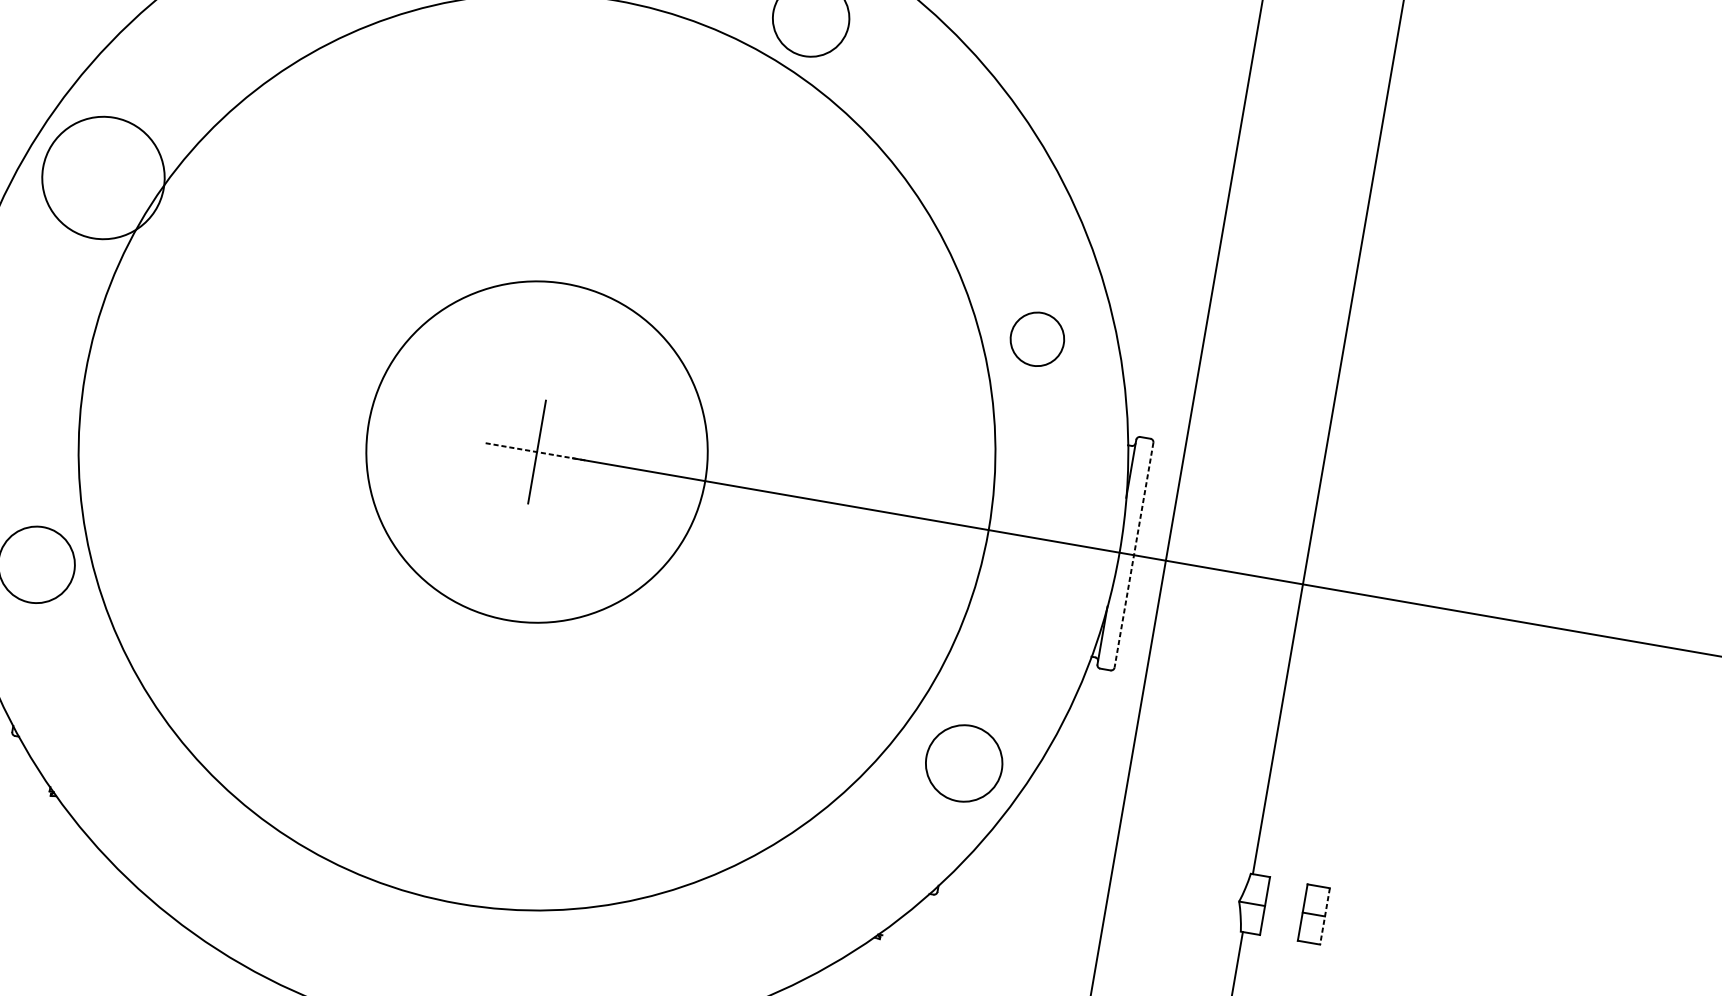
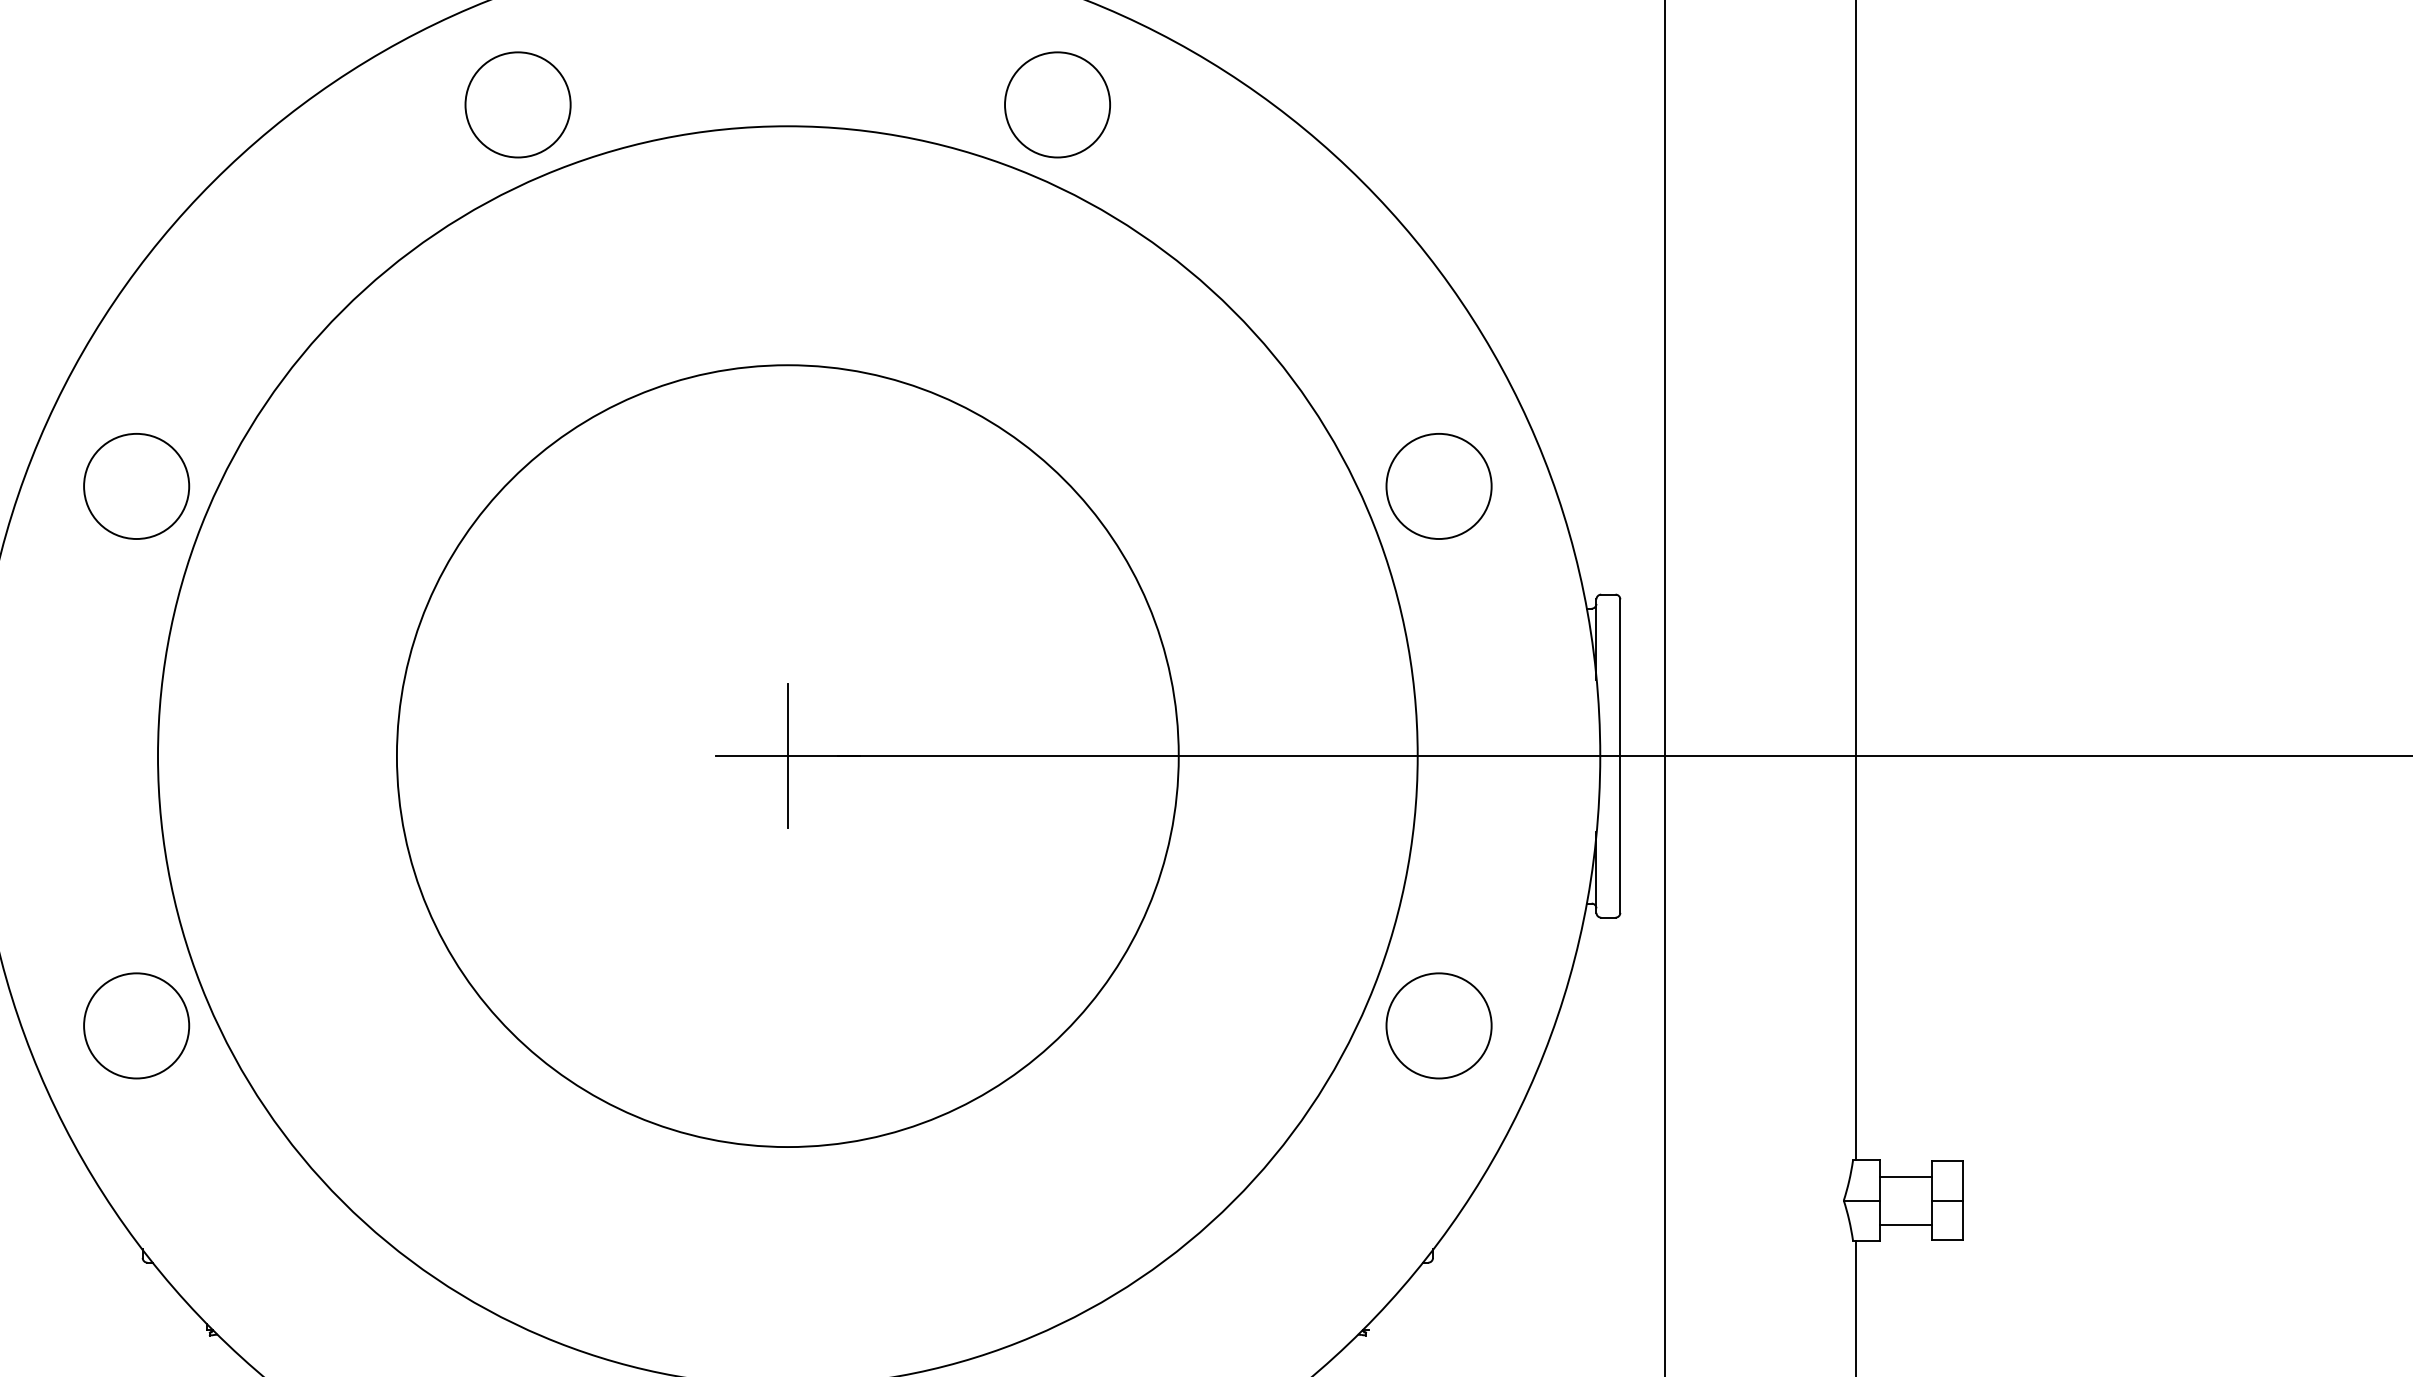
circle: (103, 178) -> (136, 486), size x0.62
circle: (1037, 339) -> (1438, 486), size x1.43
circle: (536, 452) -> (787, 756), size x1.67
line: (536, 452) -> (787, 756), dashed -> solid
line: (1134, 555) -> (1620, 756), dashed -> solid
circle: (963, 763) -> (1438, 1025), moved
line: (1286, 891) -> (1905, 1176), added
line: (1324, 917) -> (1963, 1201), dashed -> solid
line: (1280, 926) -> (1905, 1224), added

